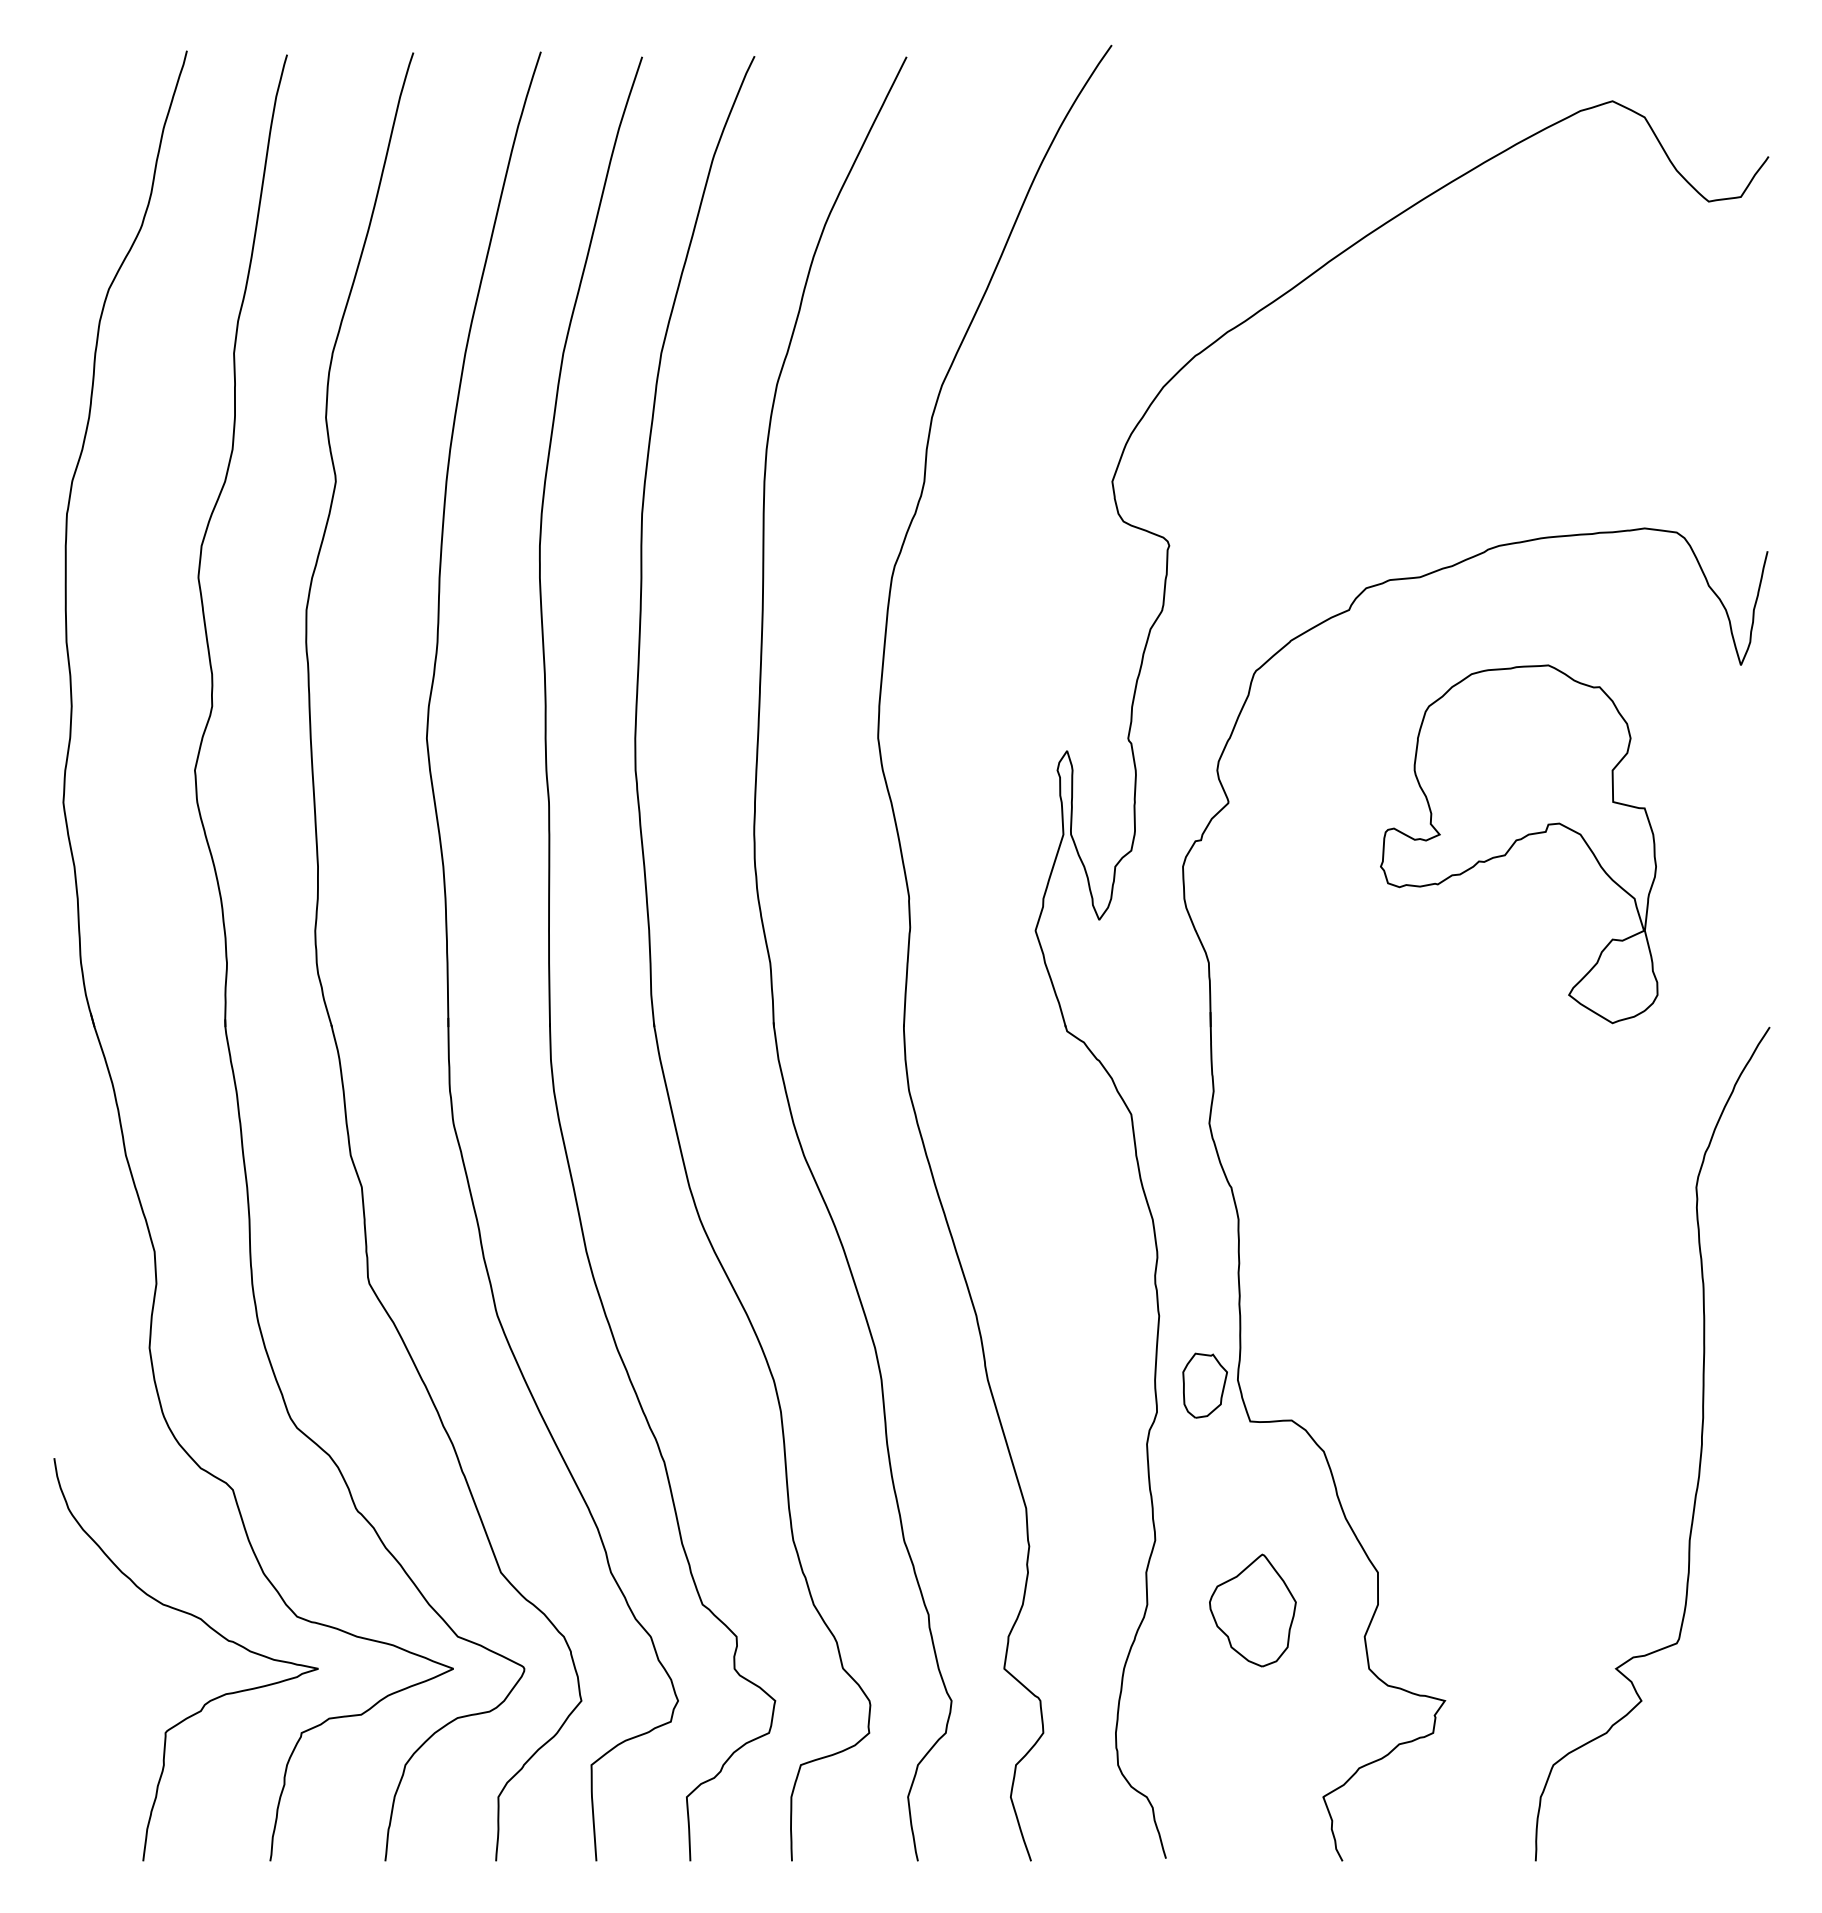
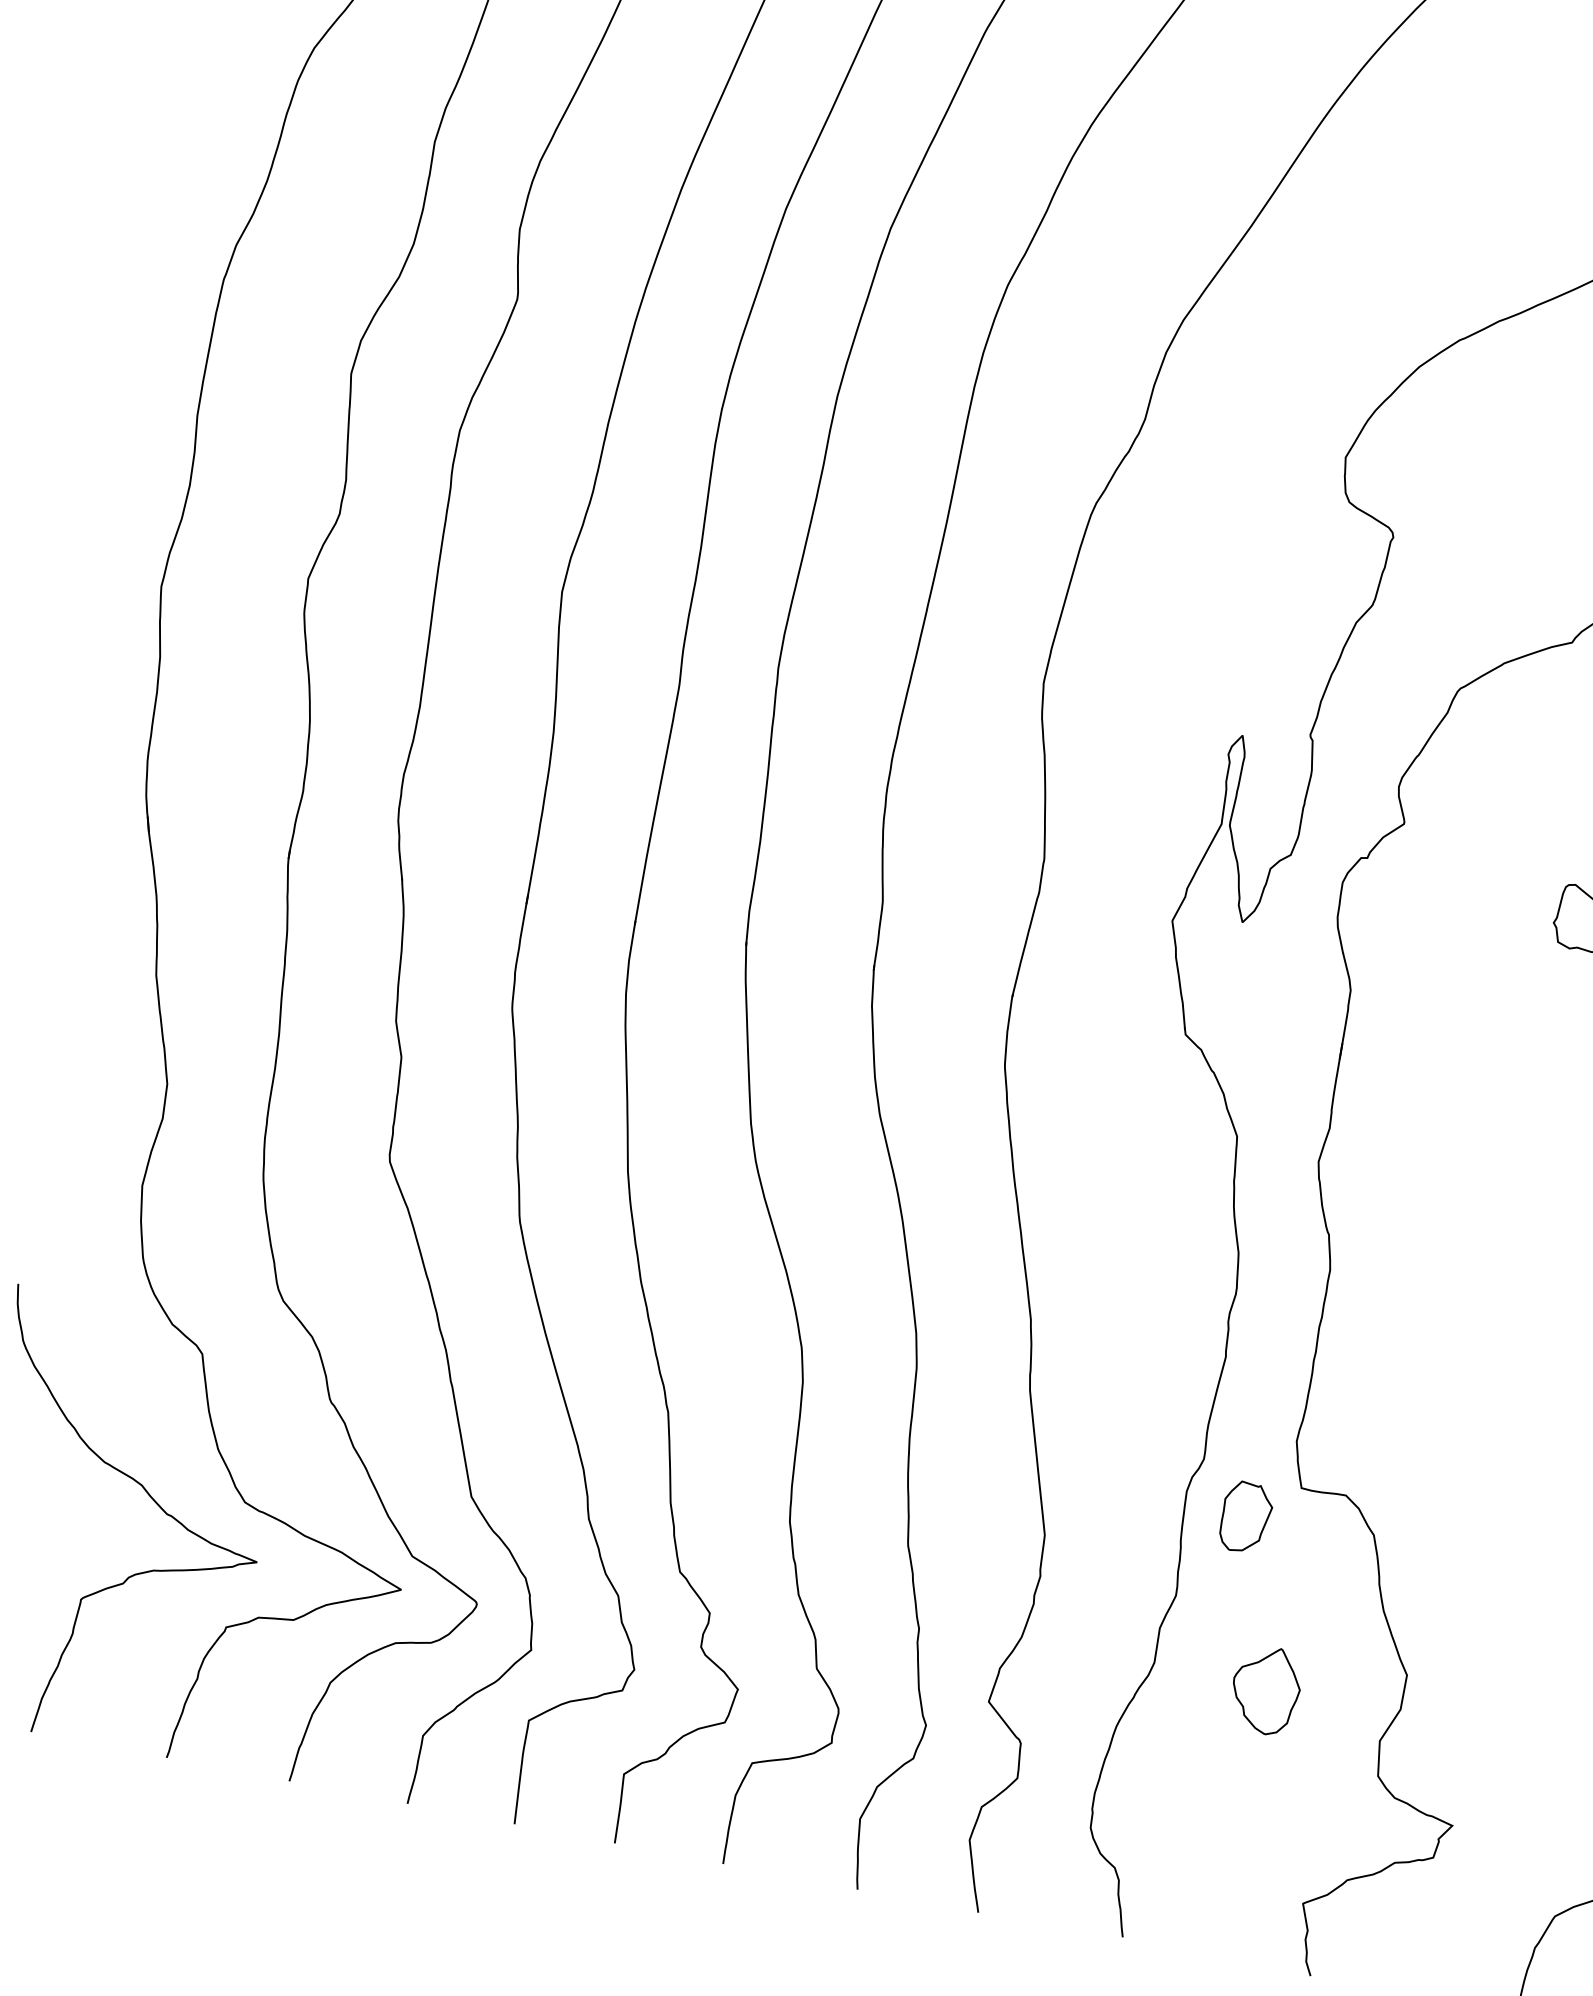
part: (1204, 1385) -> (1245, 1517), moved
part: (1252, 1610) -> (1265, 1690), size x0.71

